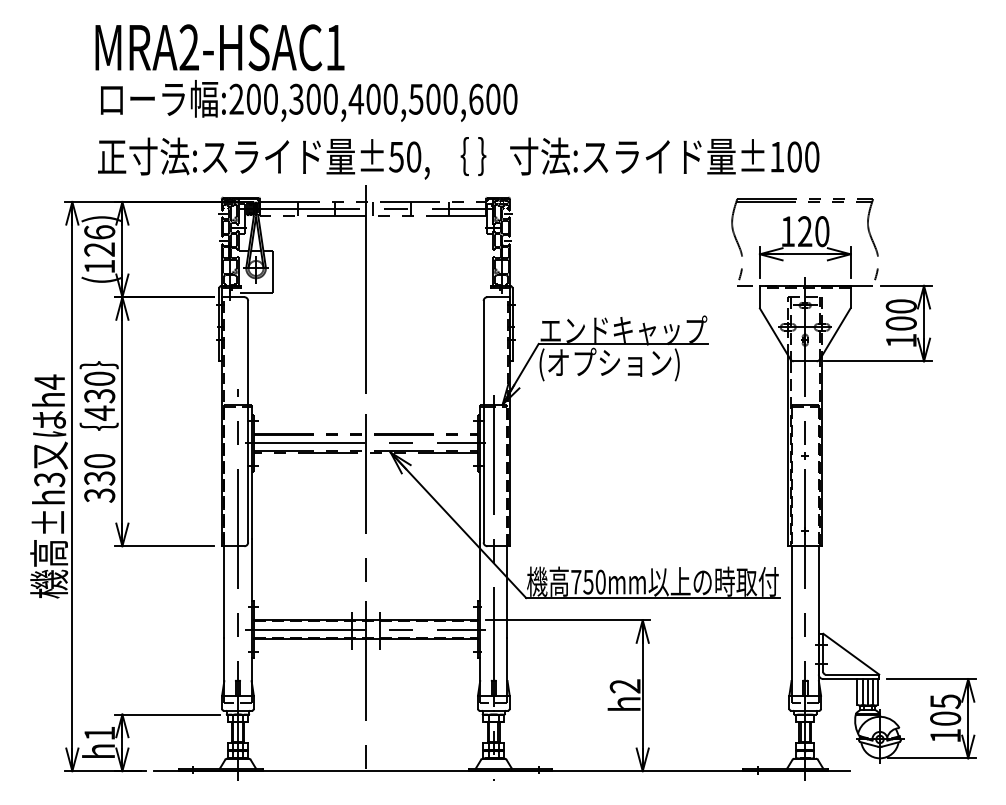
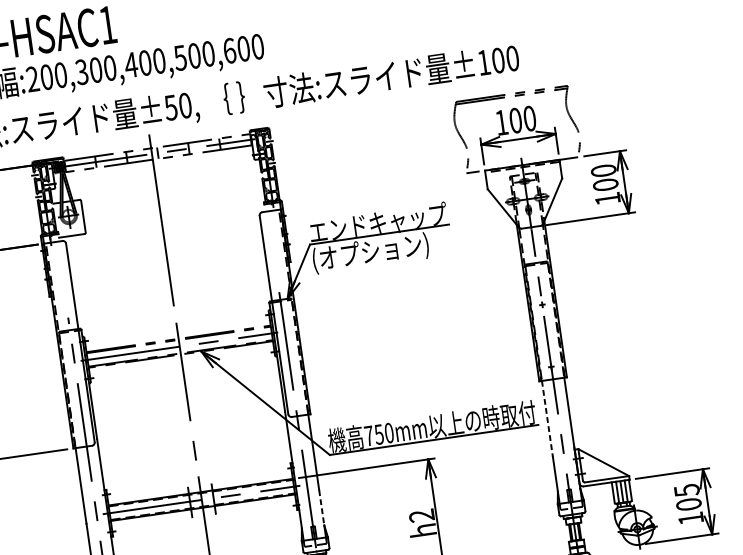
text: (805, 231) -> (516, 120), 120 -> 100
line: (791, 592) -> (547, 418), solid -> dashed
line: (507, 660) -> (321, 508), solid -> dashed

